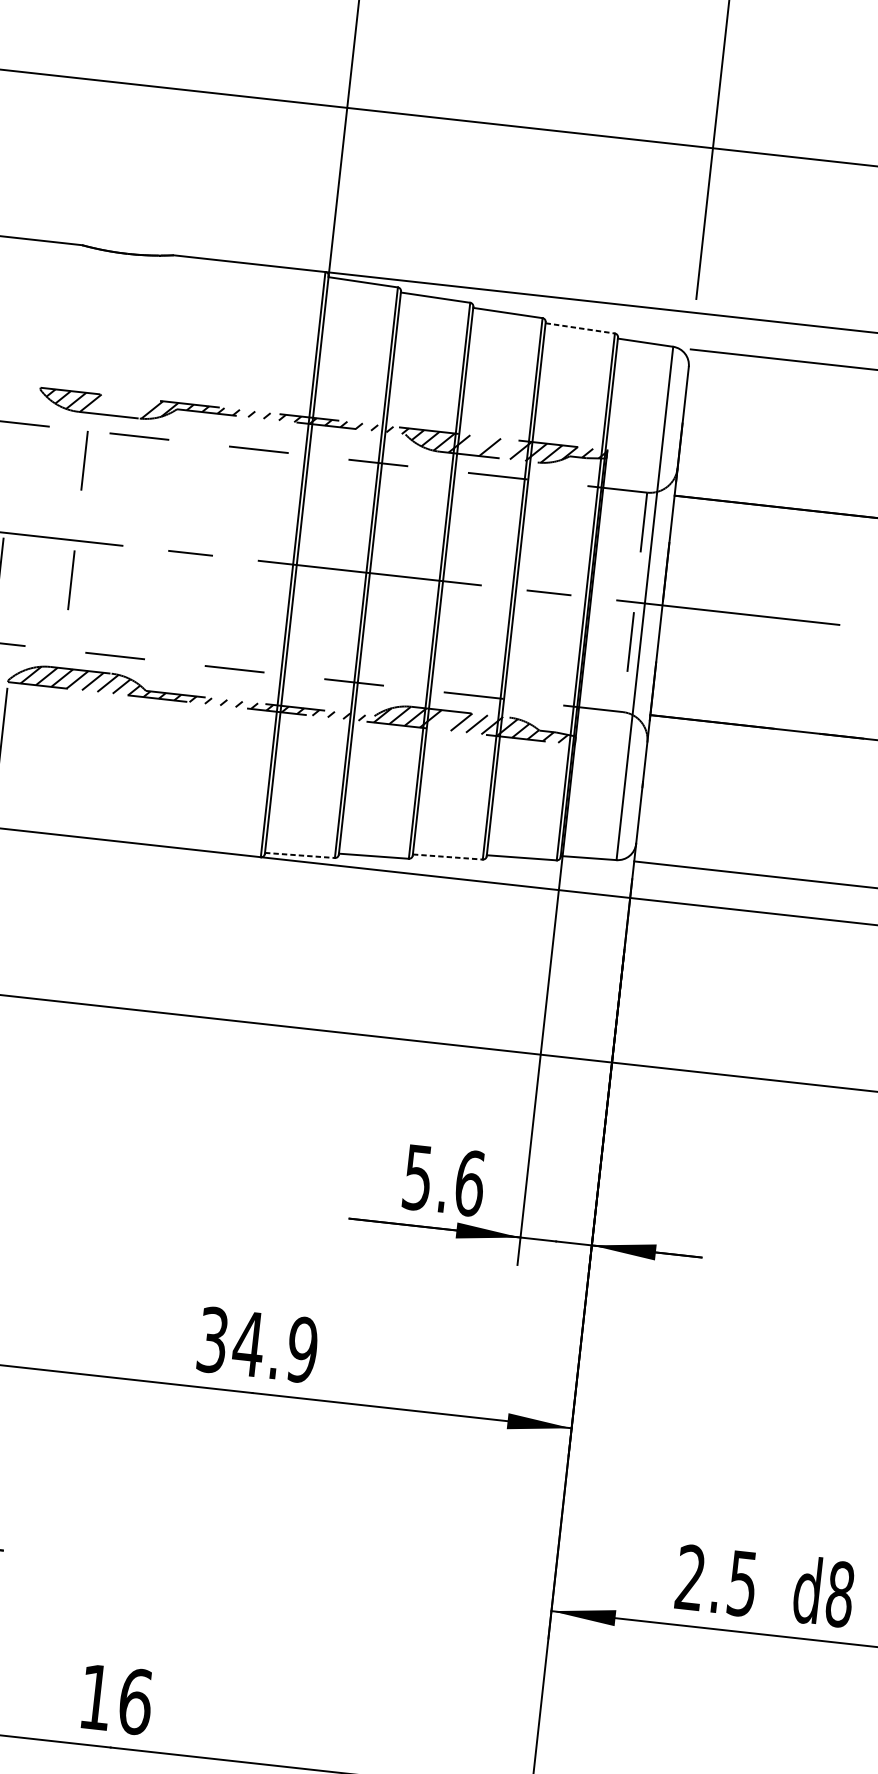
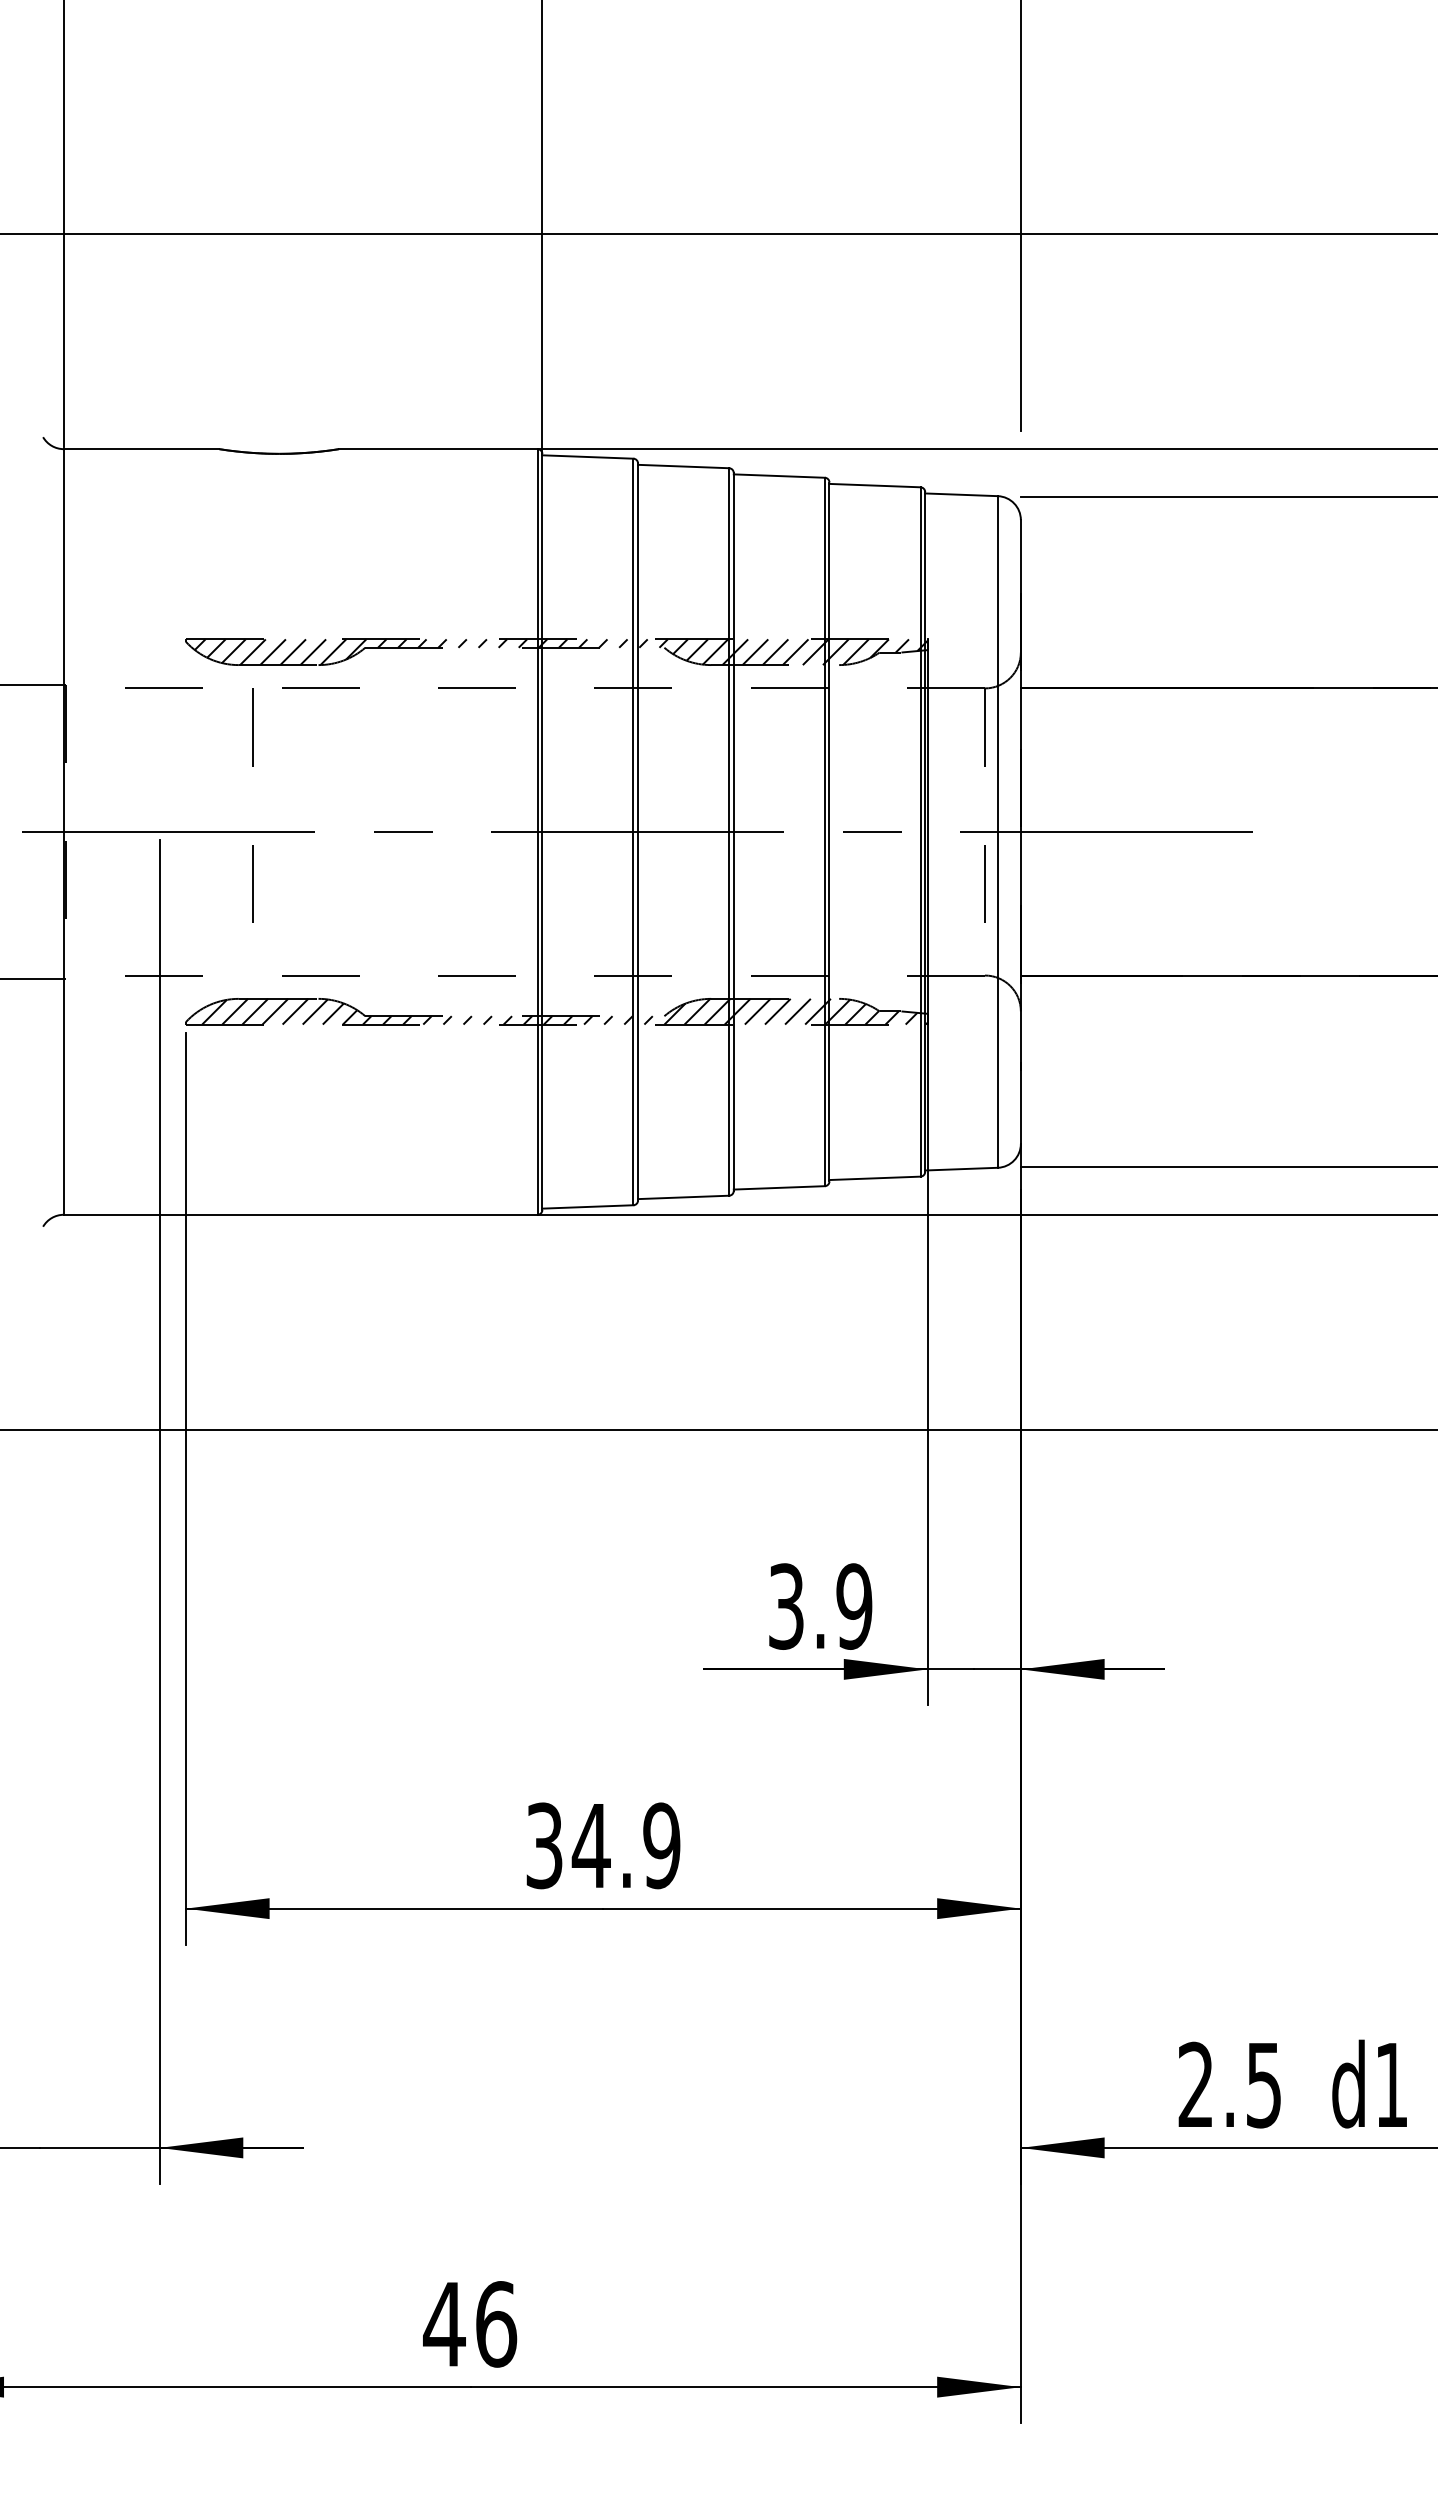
line: (580, 328) -> (875, 485), dashed -> solid
line: (105, 405) -> (272, 652), added
line: (121, 406) -> (293, 652), added
line: (137, 408) -> (313, 652), added
line: (474, 445) -> (755, 652), added
line: (505, 449) -> (795, 652), added
line: (446, 720) -> (757, 1011), added
line: (299, 855) -> (587, 1206), dashed -> solid
line: (448, 856) -> (779, 1187), dashed -> solid
text: (443, 1180) -> (820, 1606), 5.6 -> 3.9
text: (840, 1593) -> (1391, 2084), d8 -> d1
text: (96, 1697) -> (444, 2324), 16 -> 46

